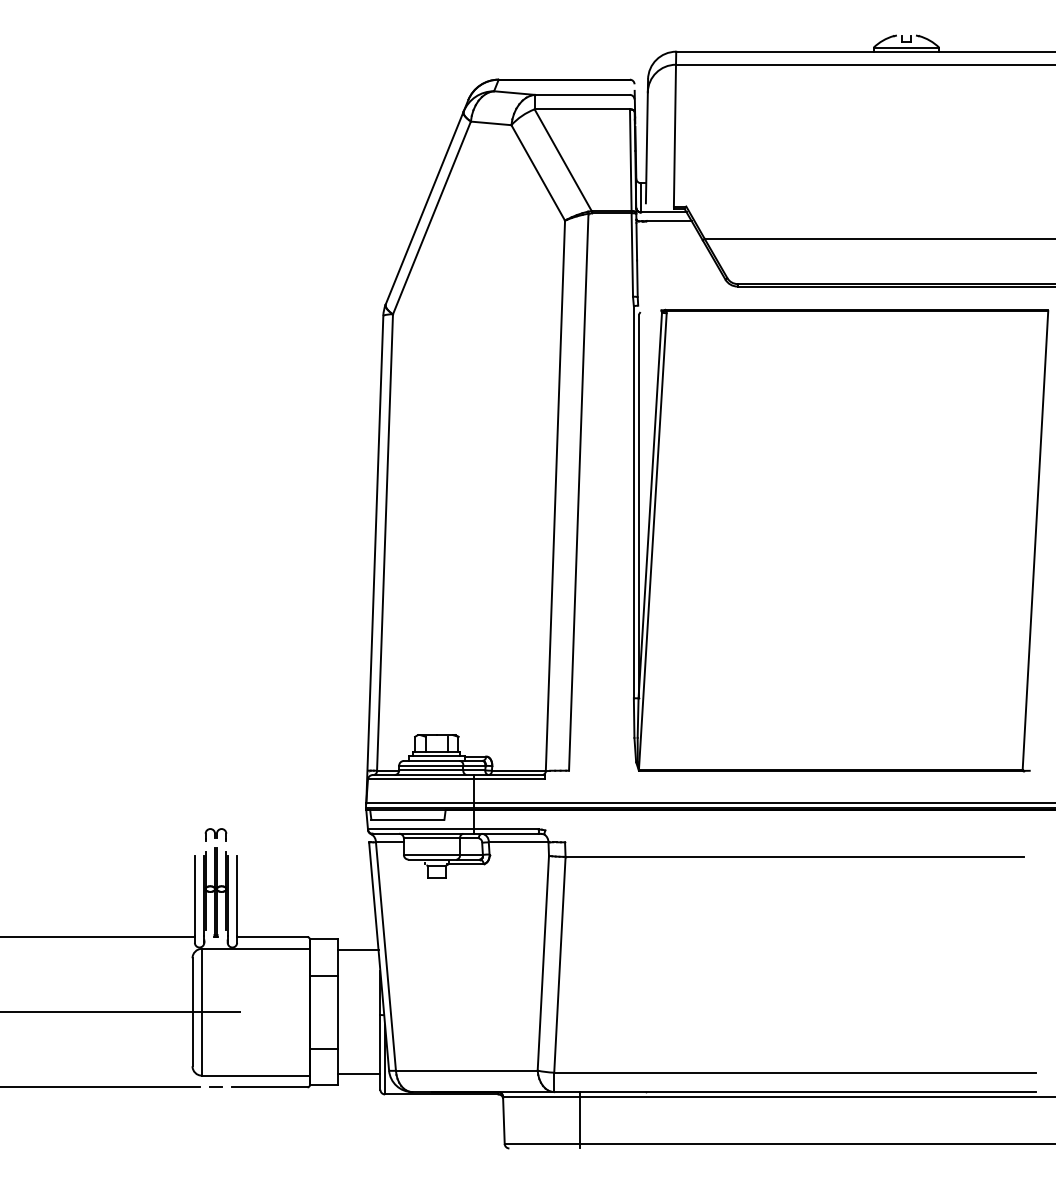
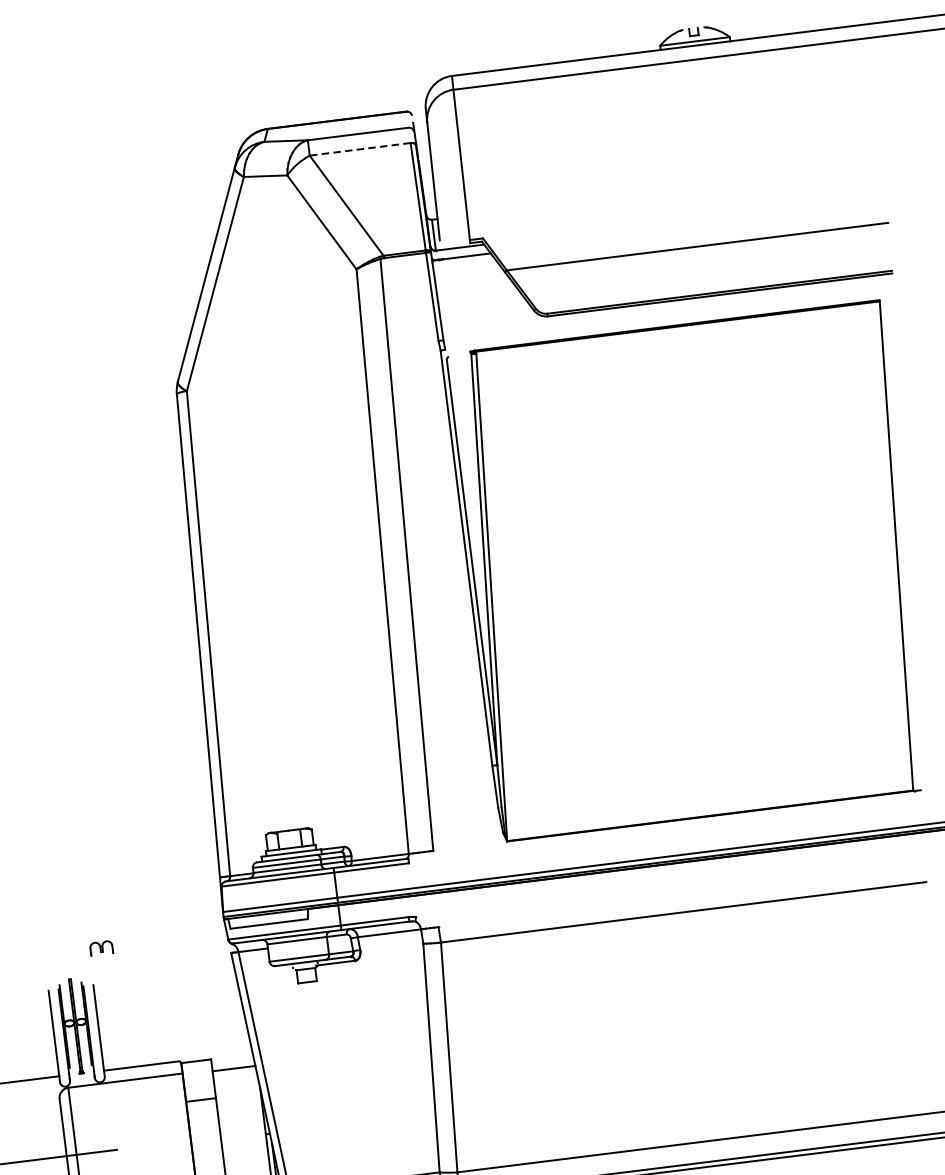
line: (582, 109) -> (360, 149), solid -> dashed
part: (215, 834) -> (100, 947), moved

